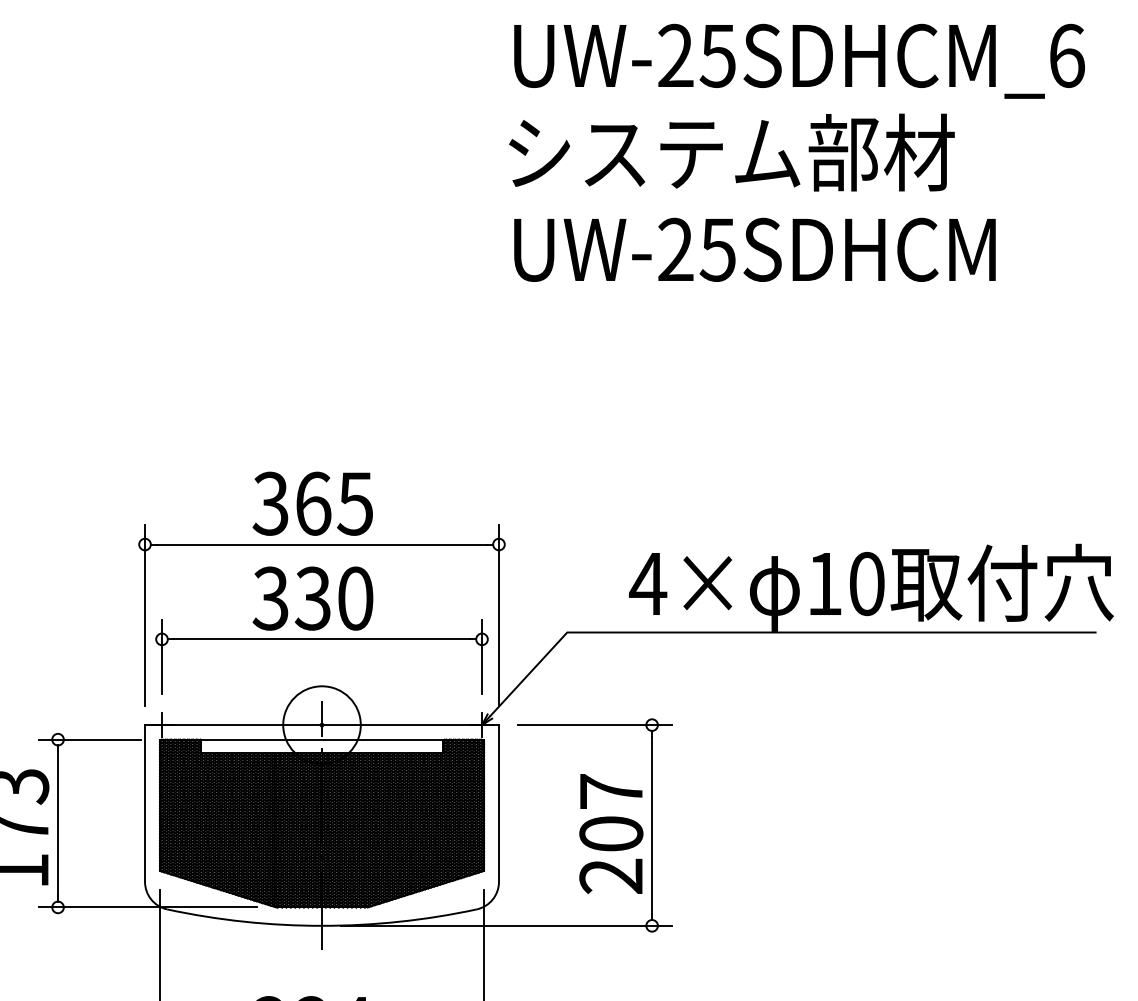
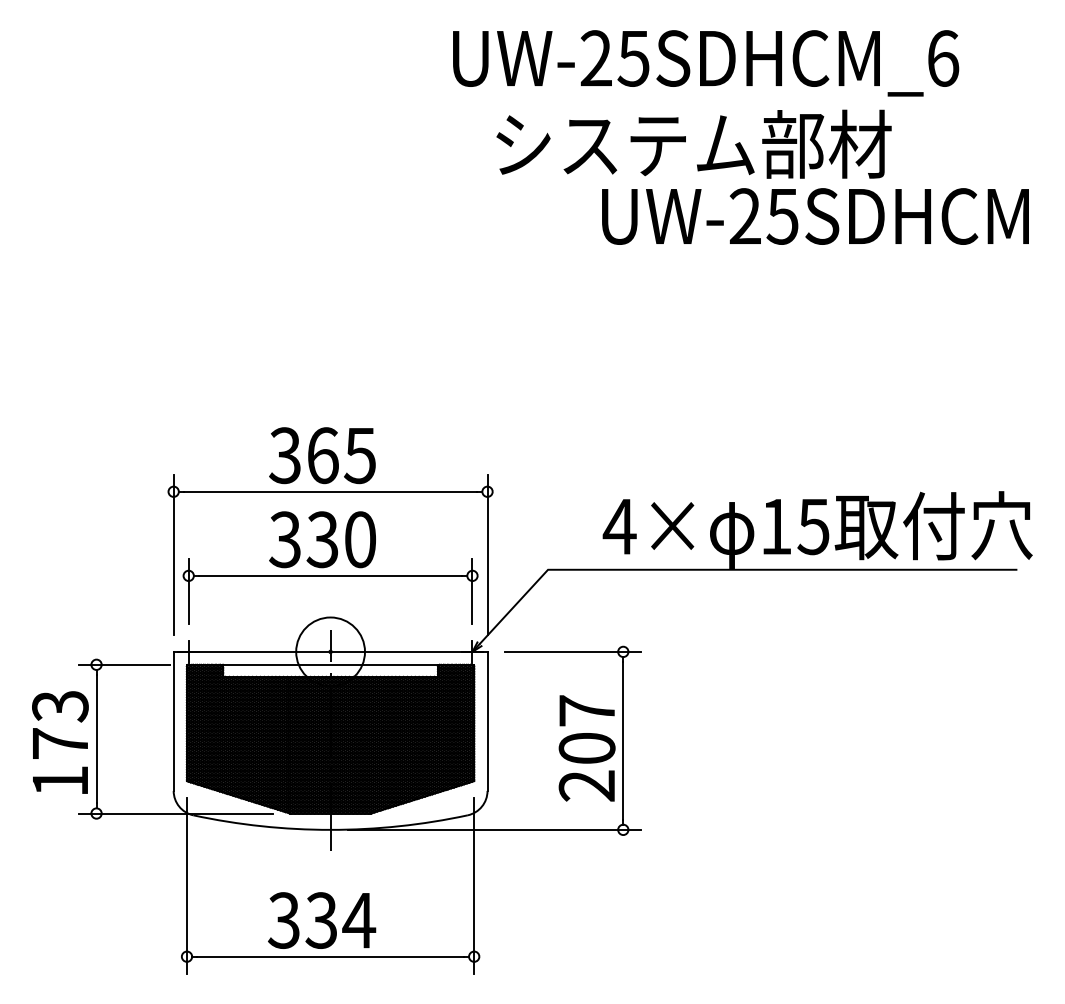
text: (800, 61) -> (706, 63), moved
text: (754, 249) -> (815, 216), moved
text: (866, 583) -> (813, 526), 10 -> 15

